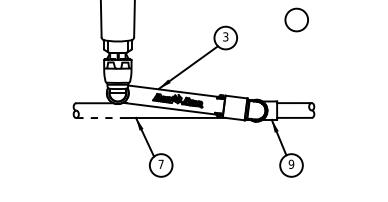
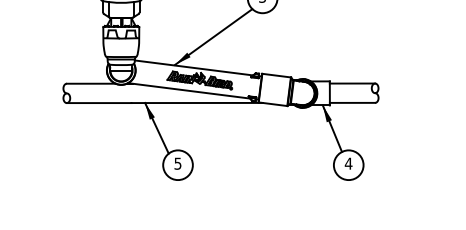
line: (100, 118) -> (98, 103), dashed -> solid
text: (160, 163) -> (177, 162), 7 -> 5
text: (291, 163) -> (348, 162), 9 -> 4

